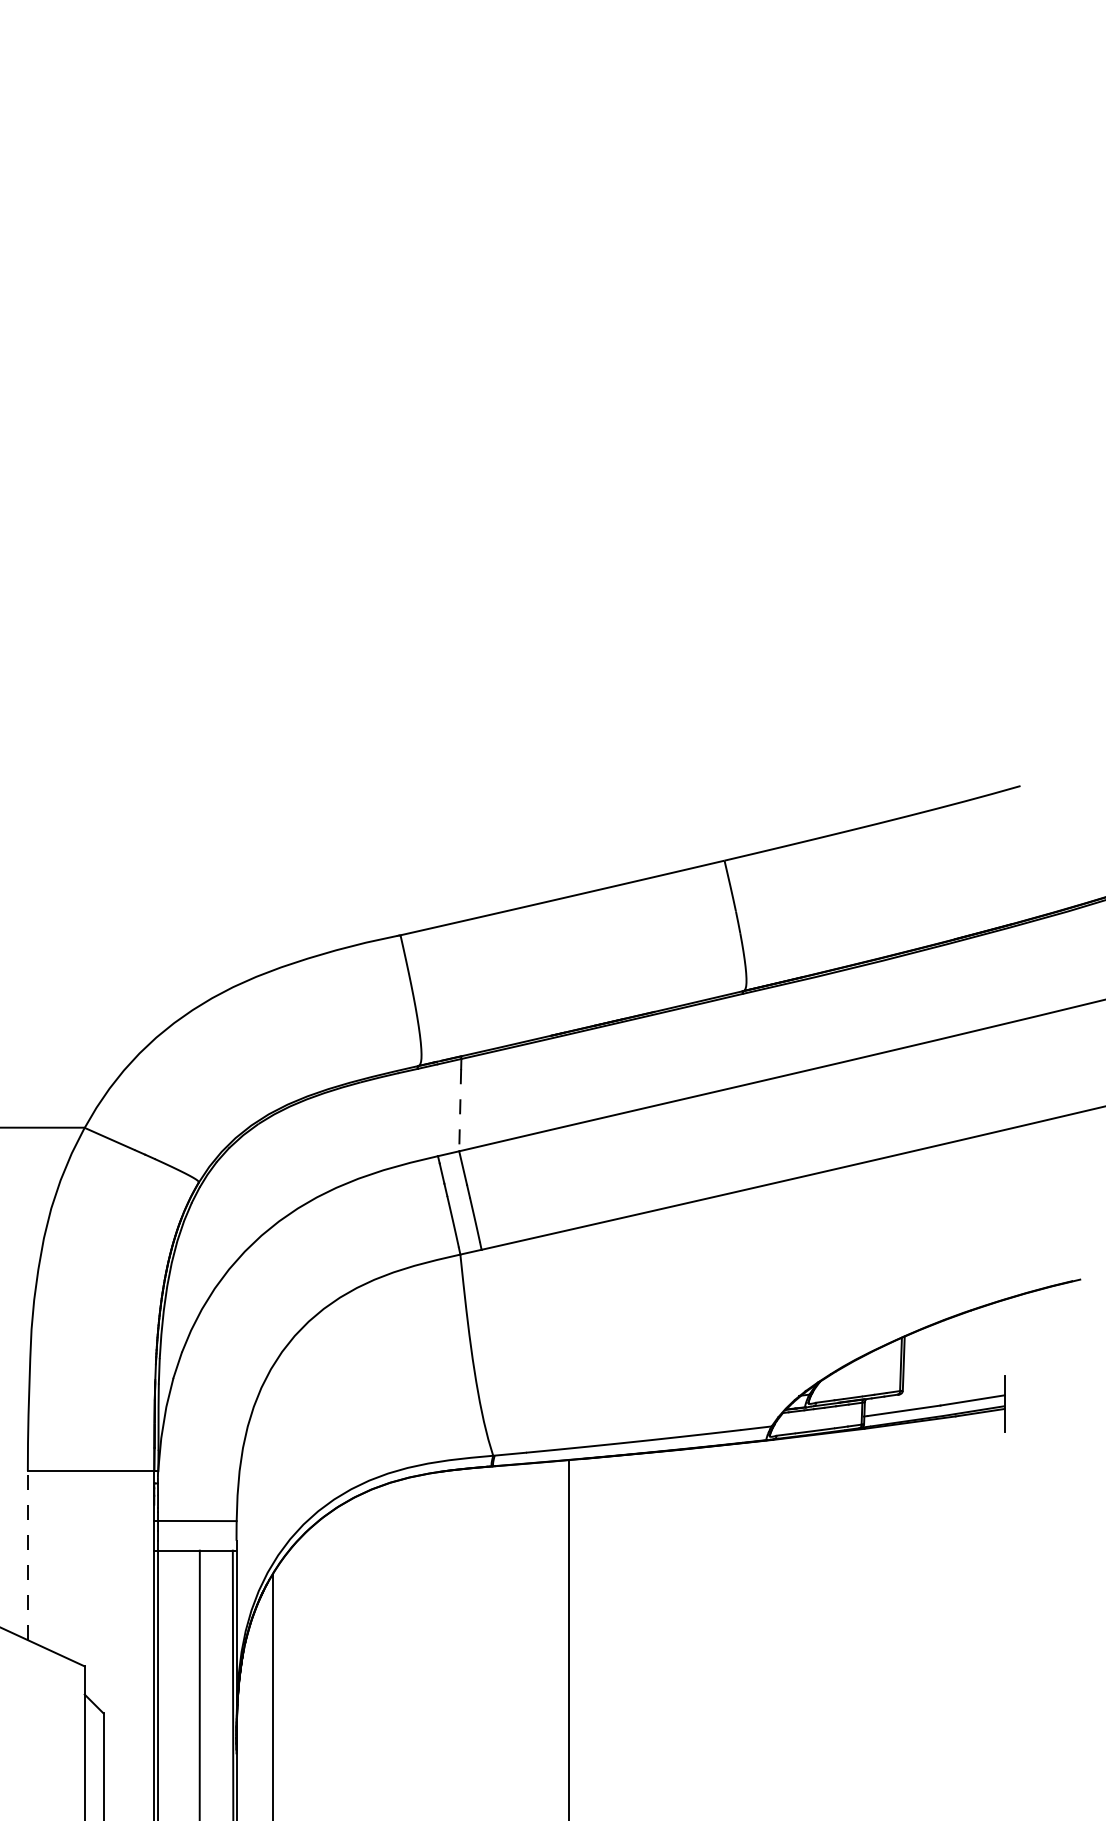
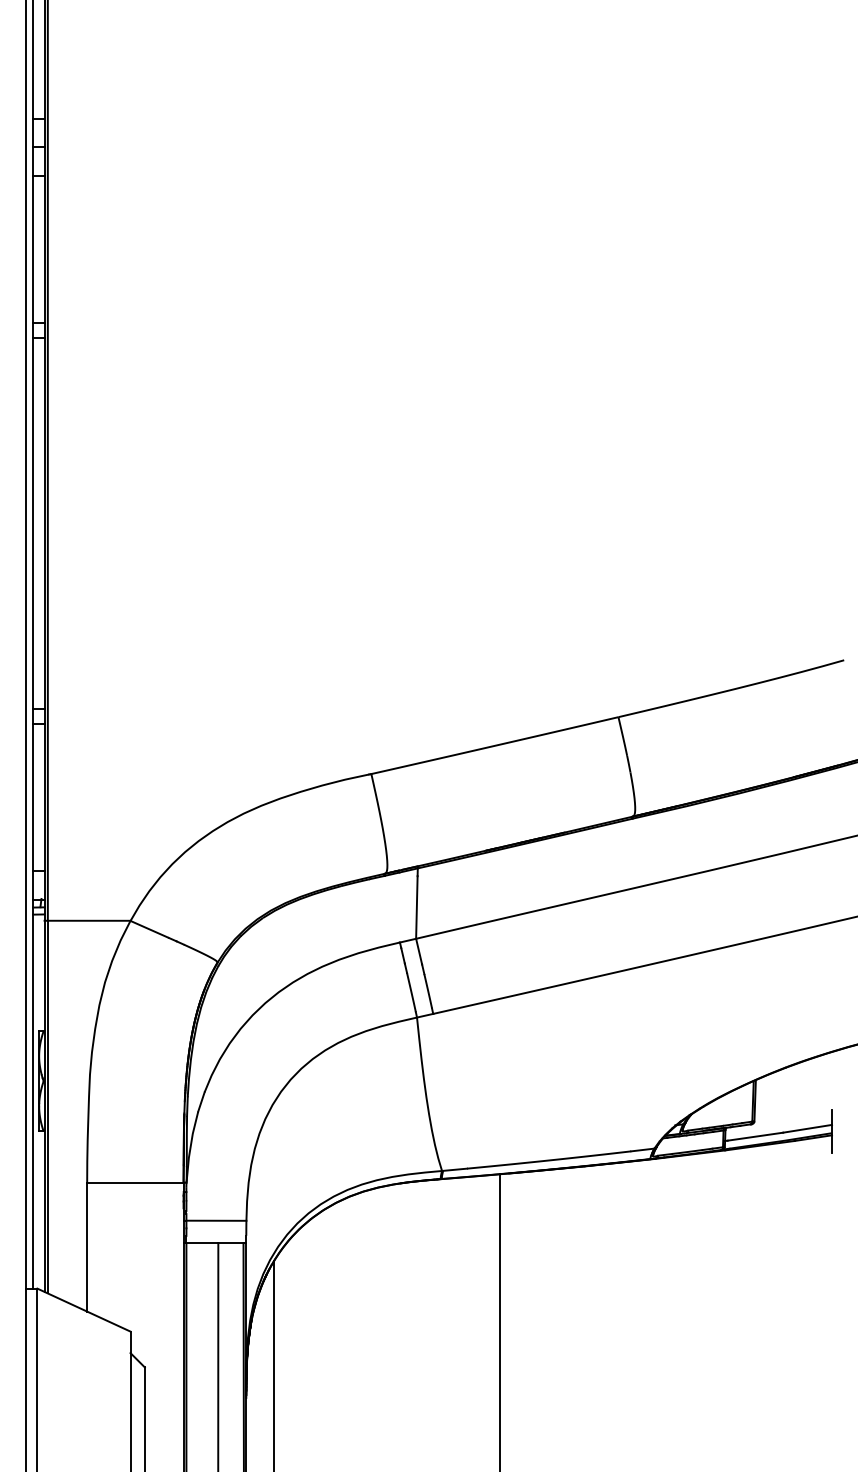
line: (459, 1110) -> (416, 907), dashed -> solid
line: (28, 1554) -> (87, 1246), dashed -> solid

